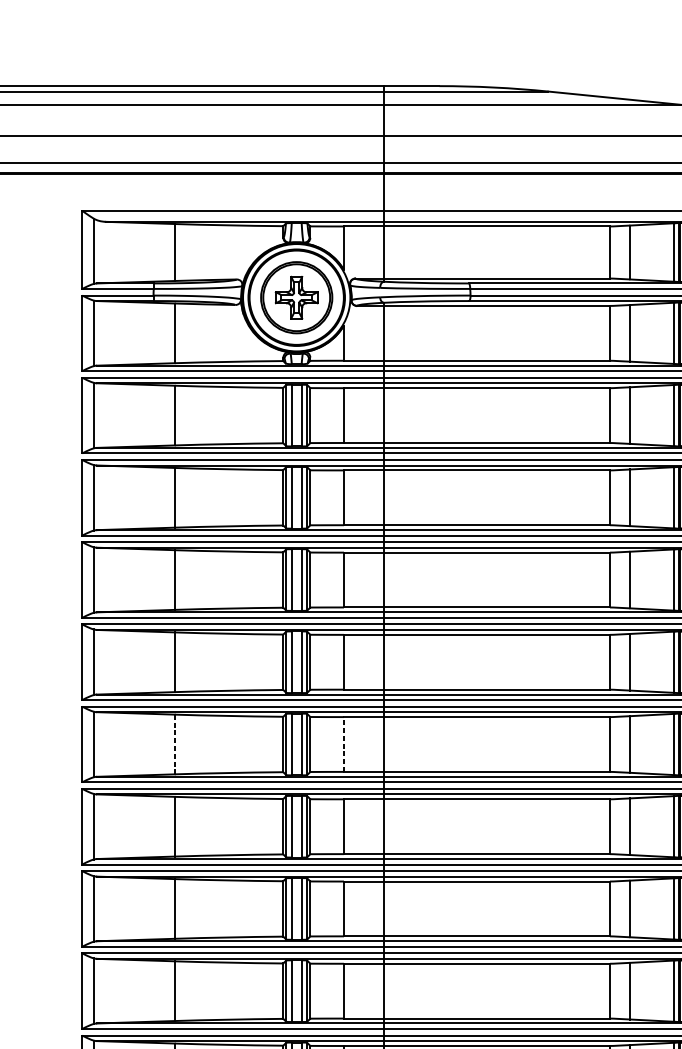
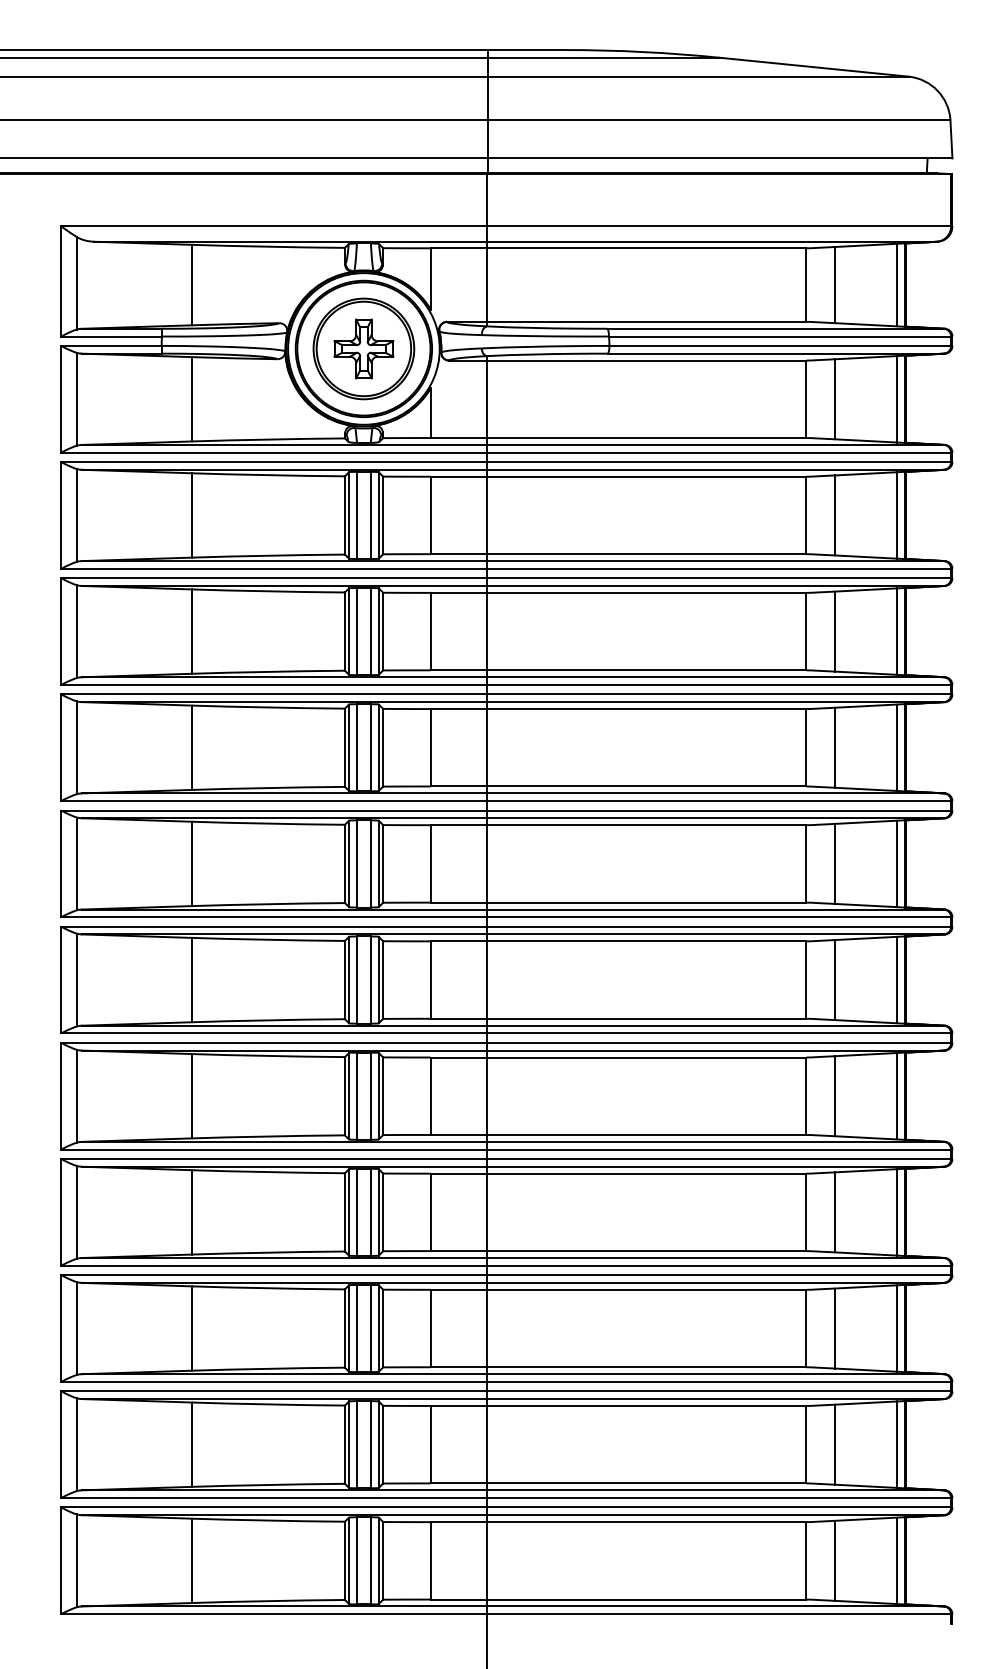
line: (174, 744) -> (191, 979), dashed -> solid
line: (343, 744) -> (430, 980), dashed -> solid

